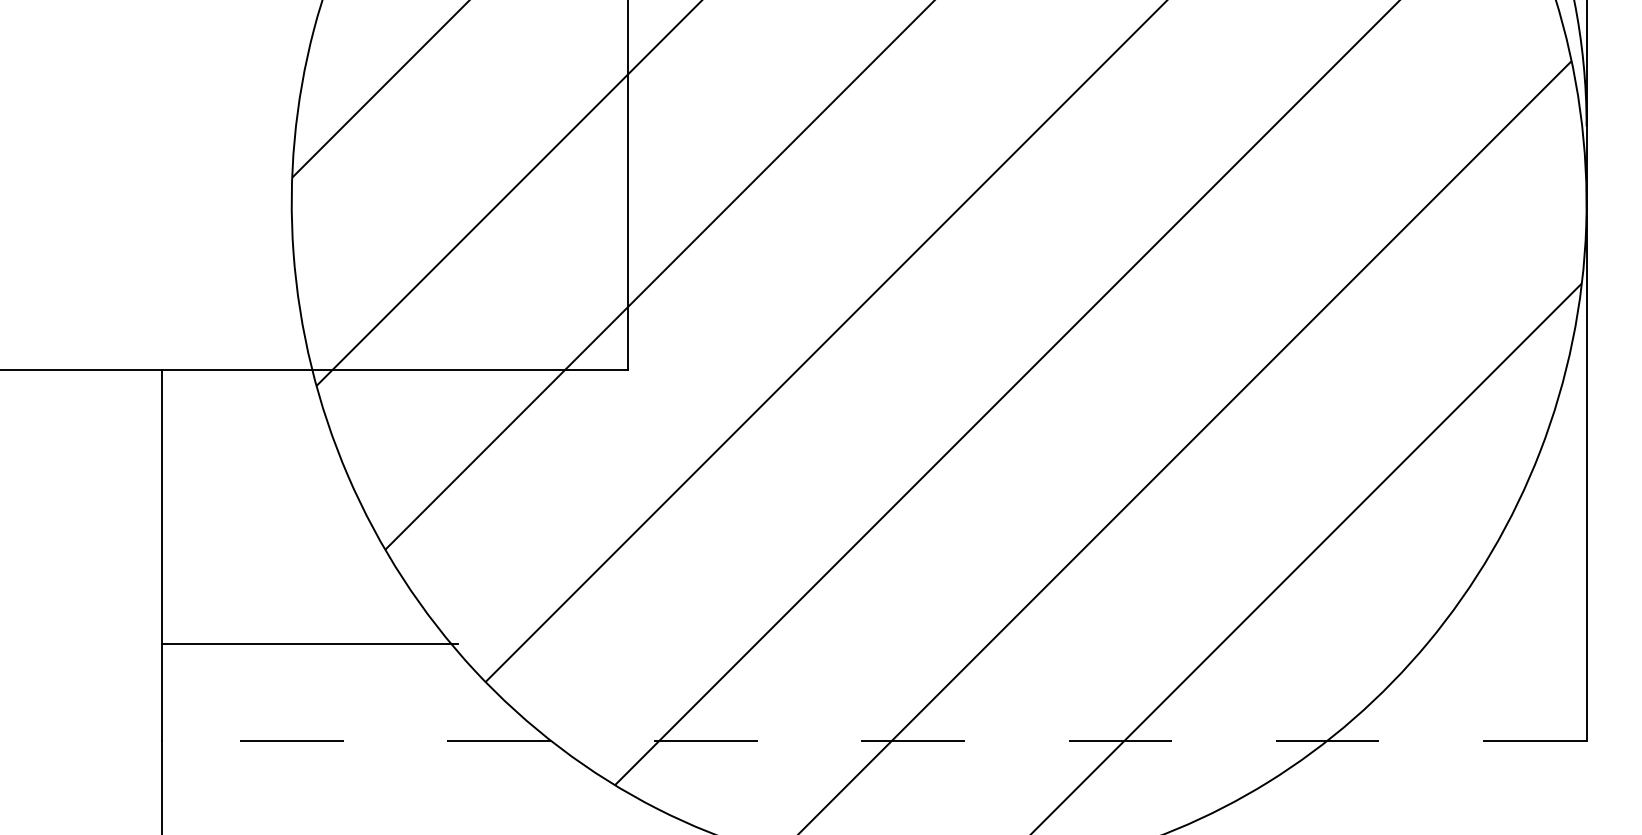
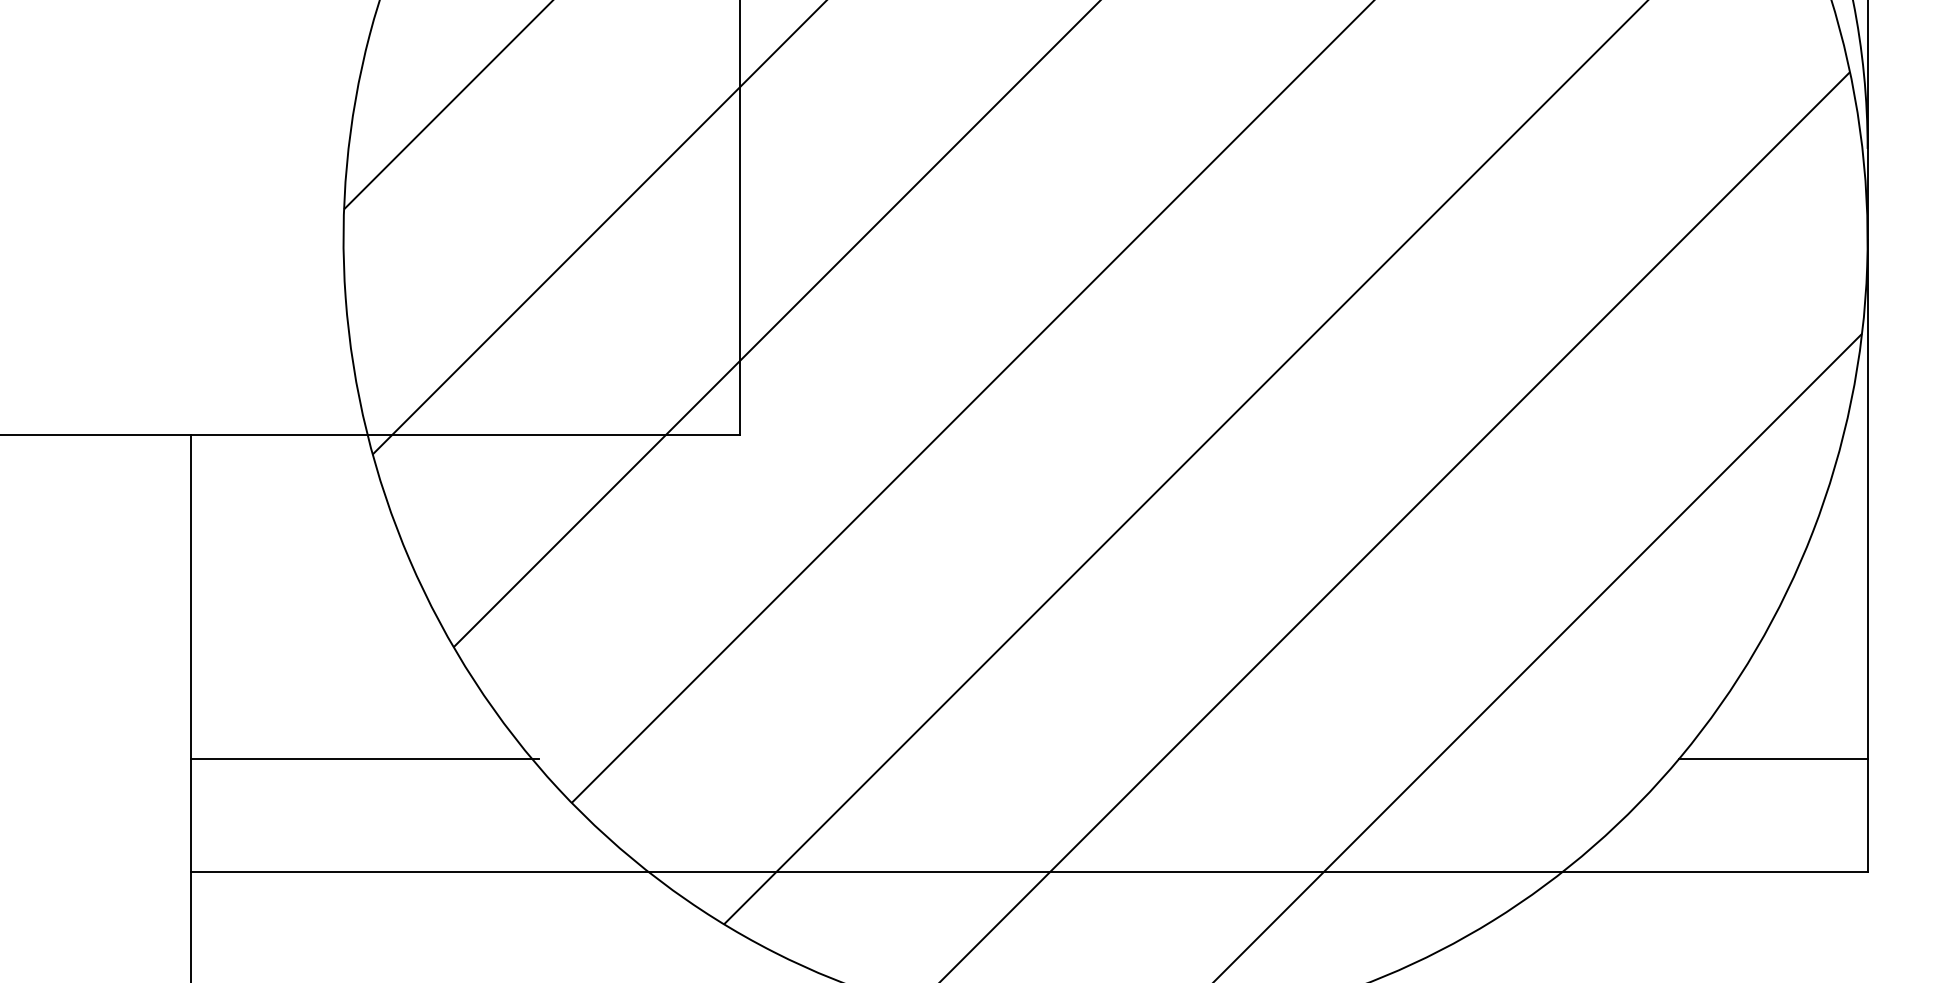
line: (1505, 644) -> (1772, 758), added
line: (873, 740) -> (1028, 871), dashed -> solid

